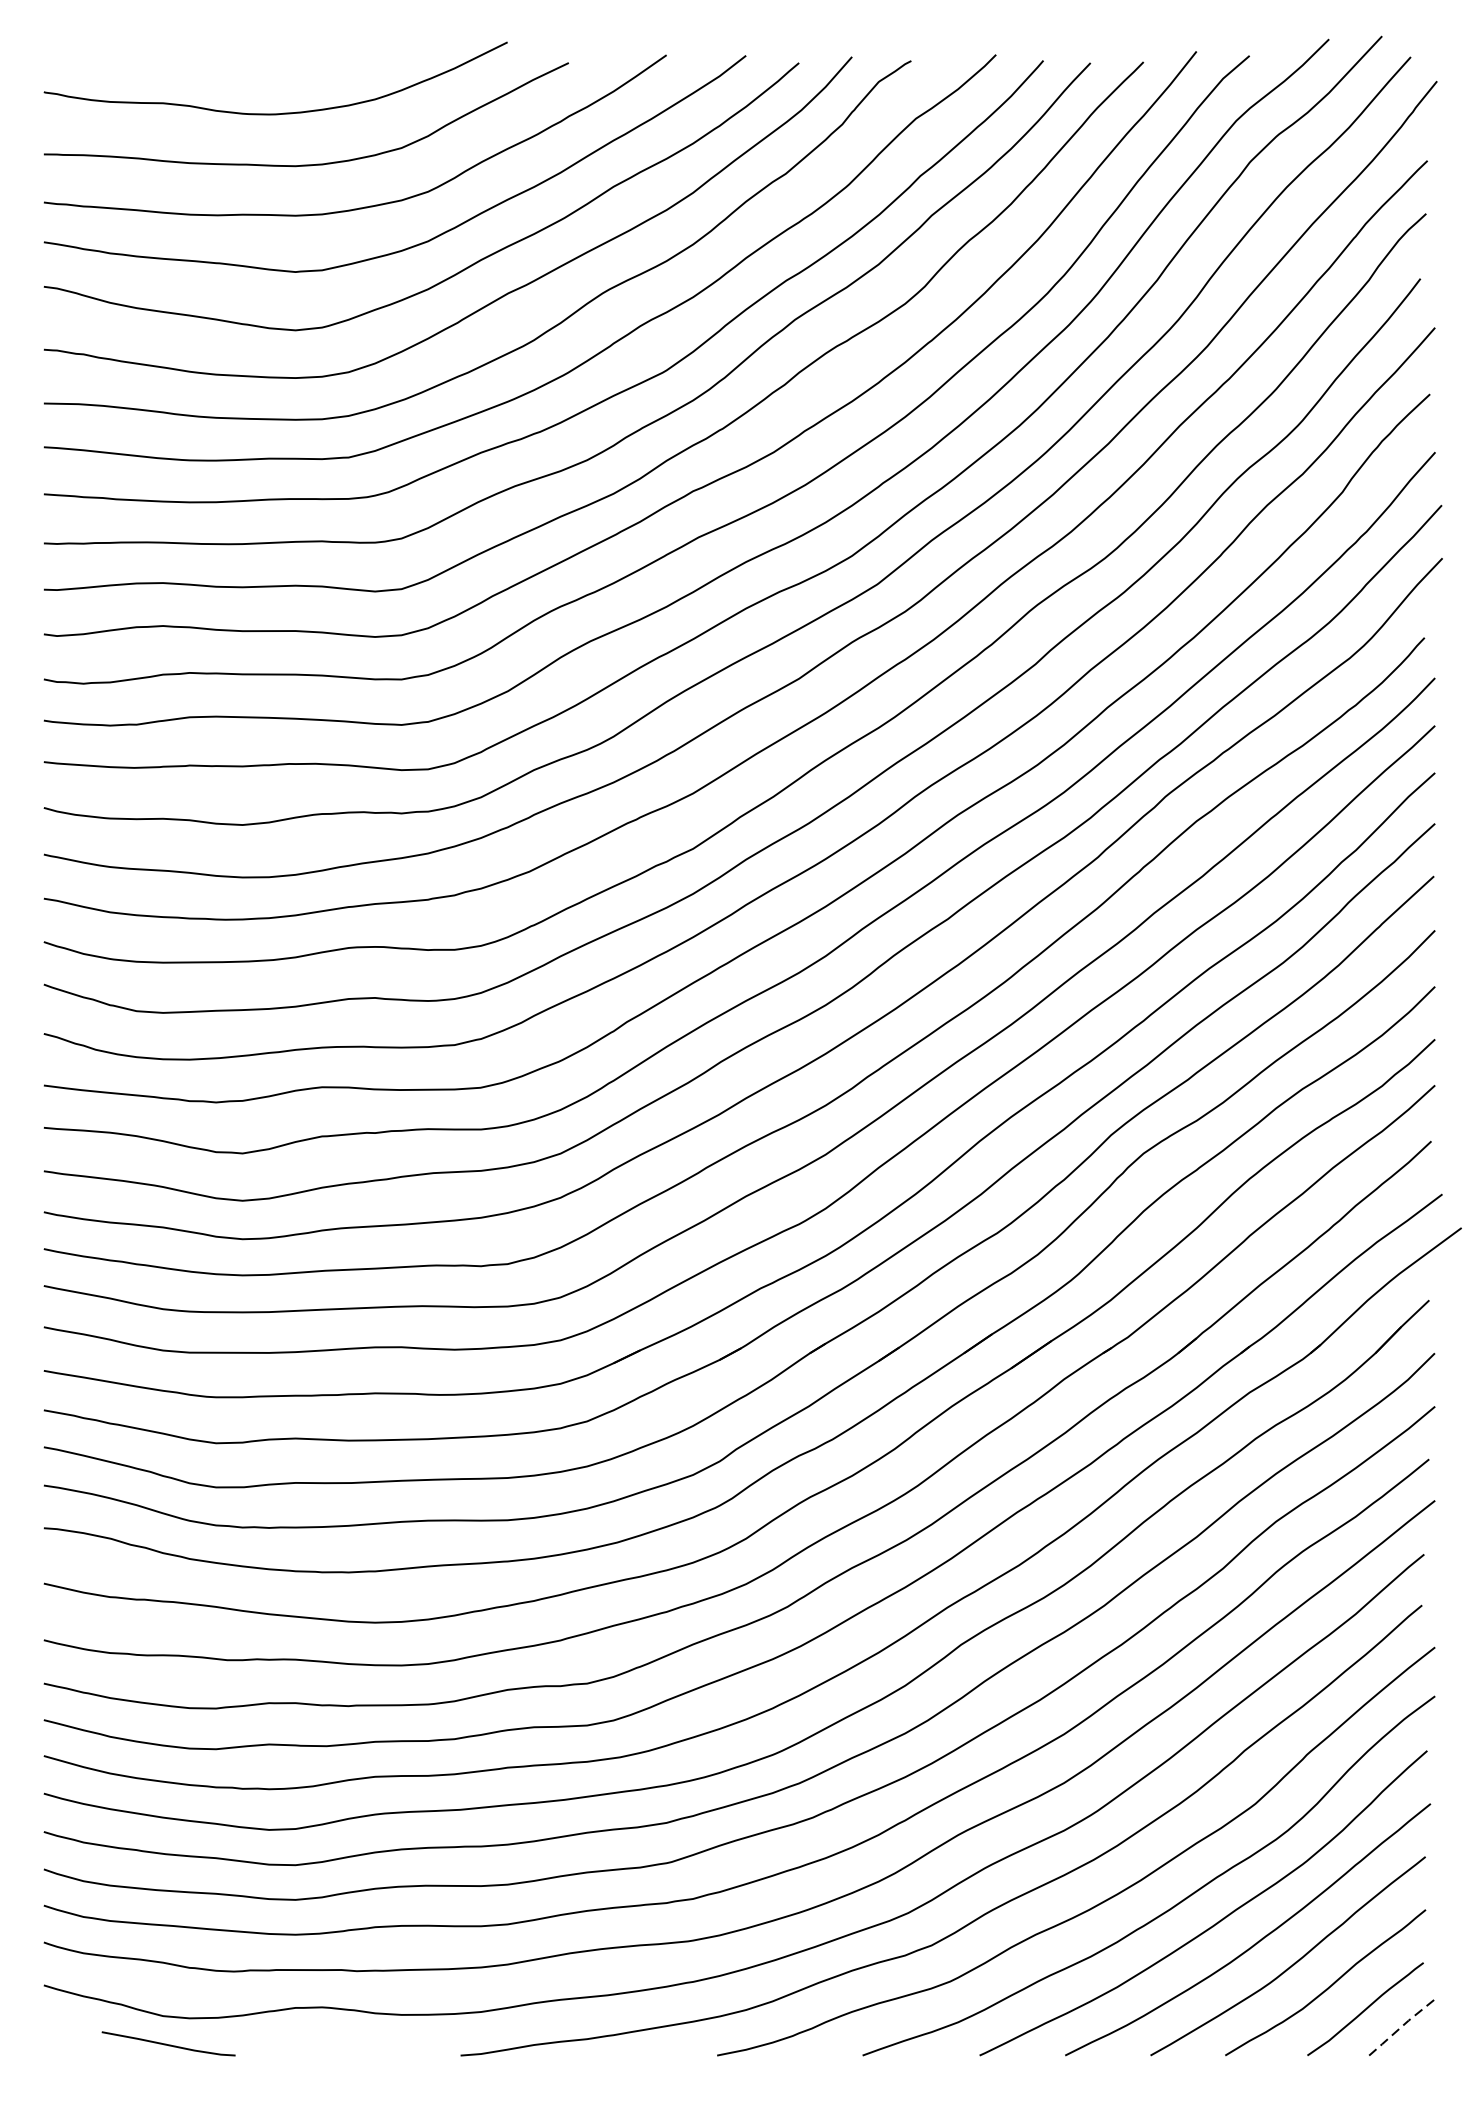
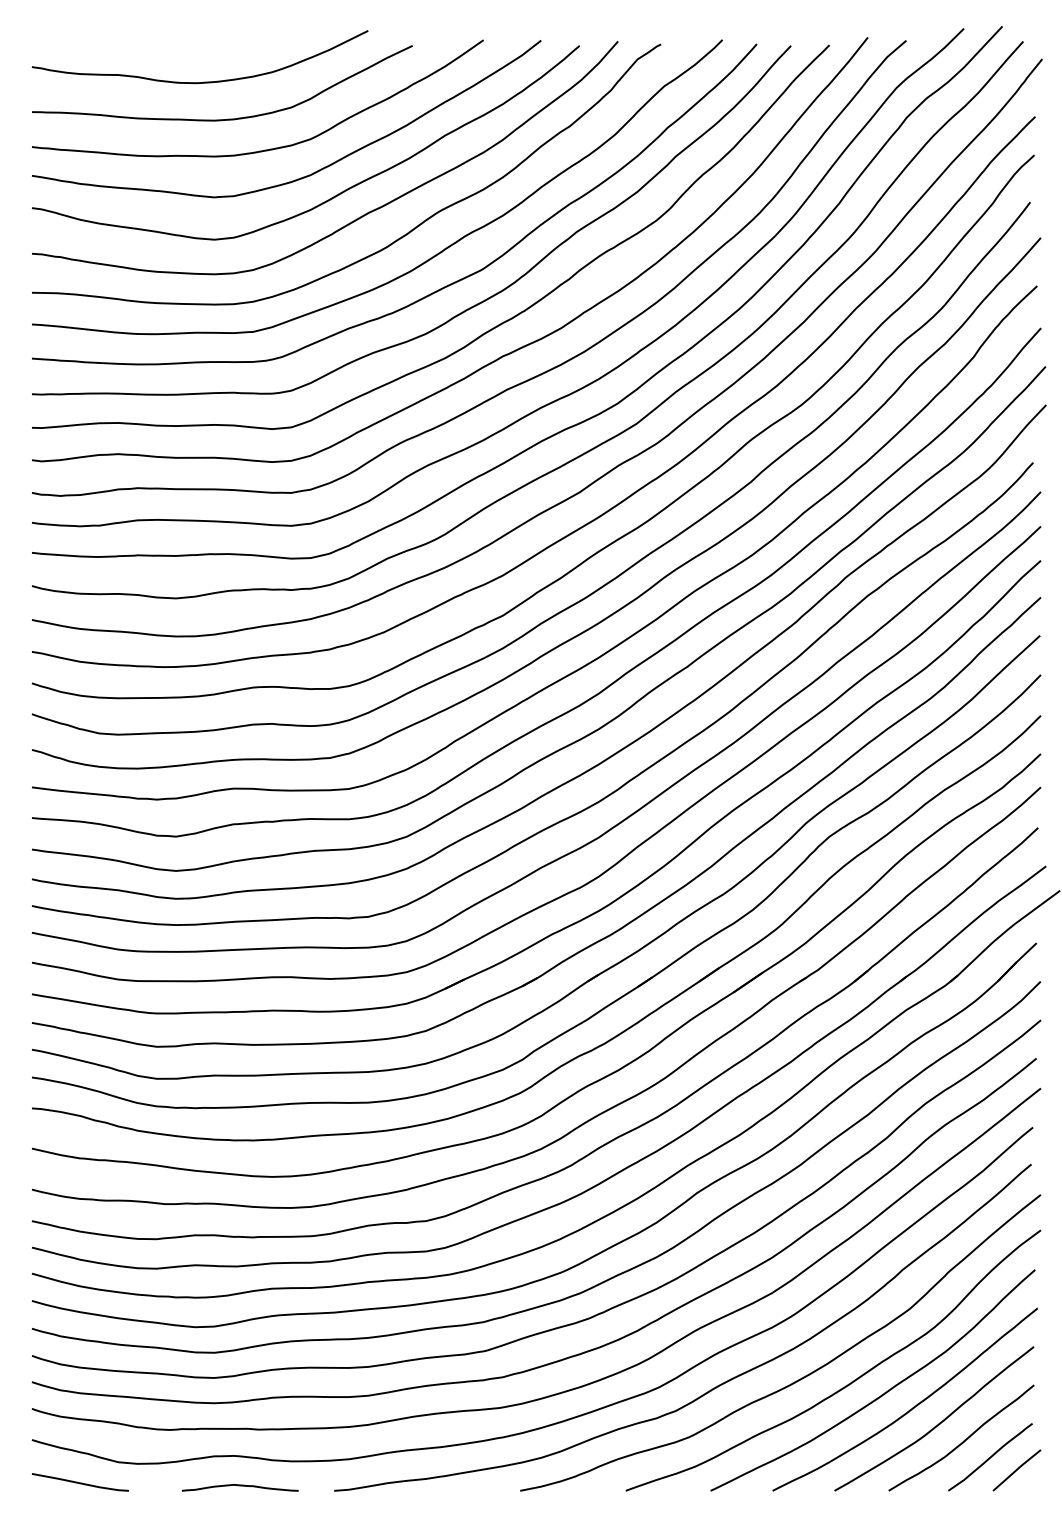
line: (1401, 2027) -> (1016, 1470), dashed -> solid
curve: (168, 2044) -> (80, 1482), moved
curve: (330, 2049) -> (239, 1486), added

